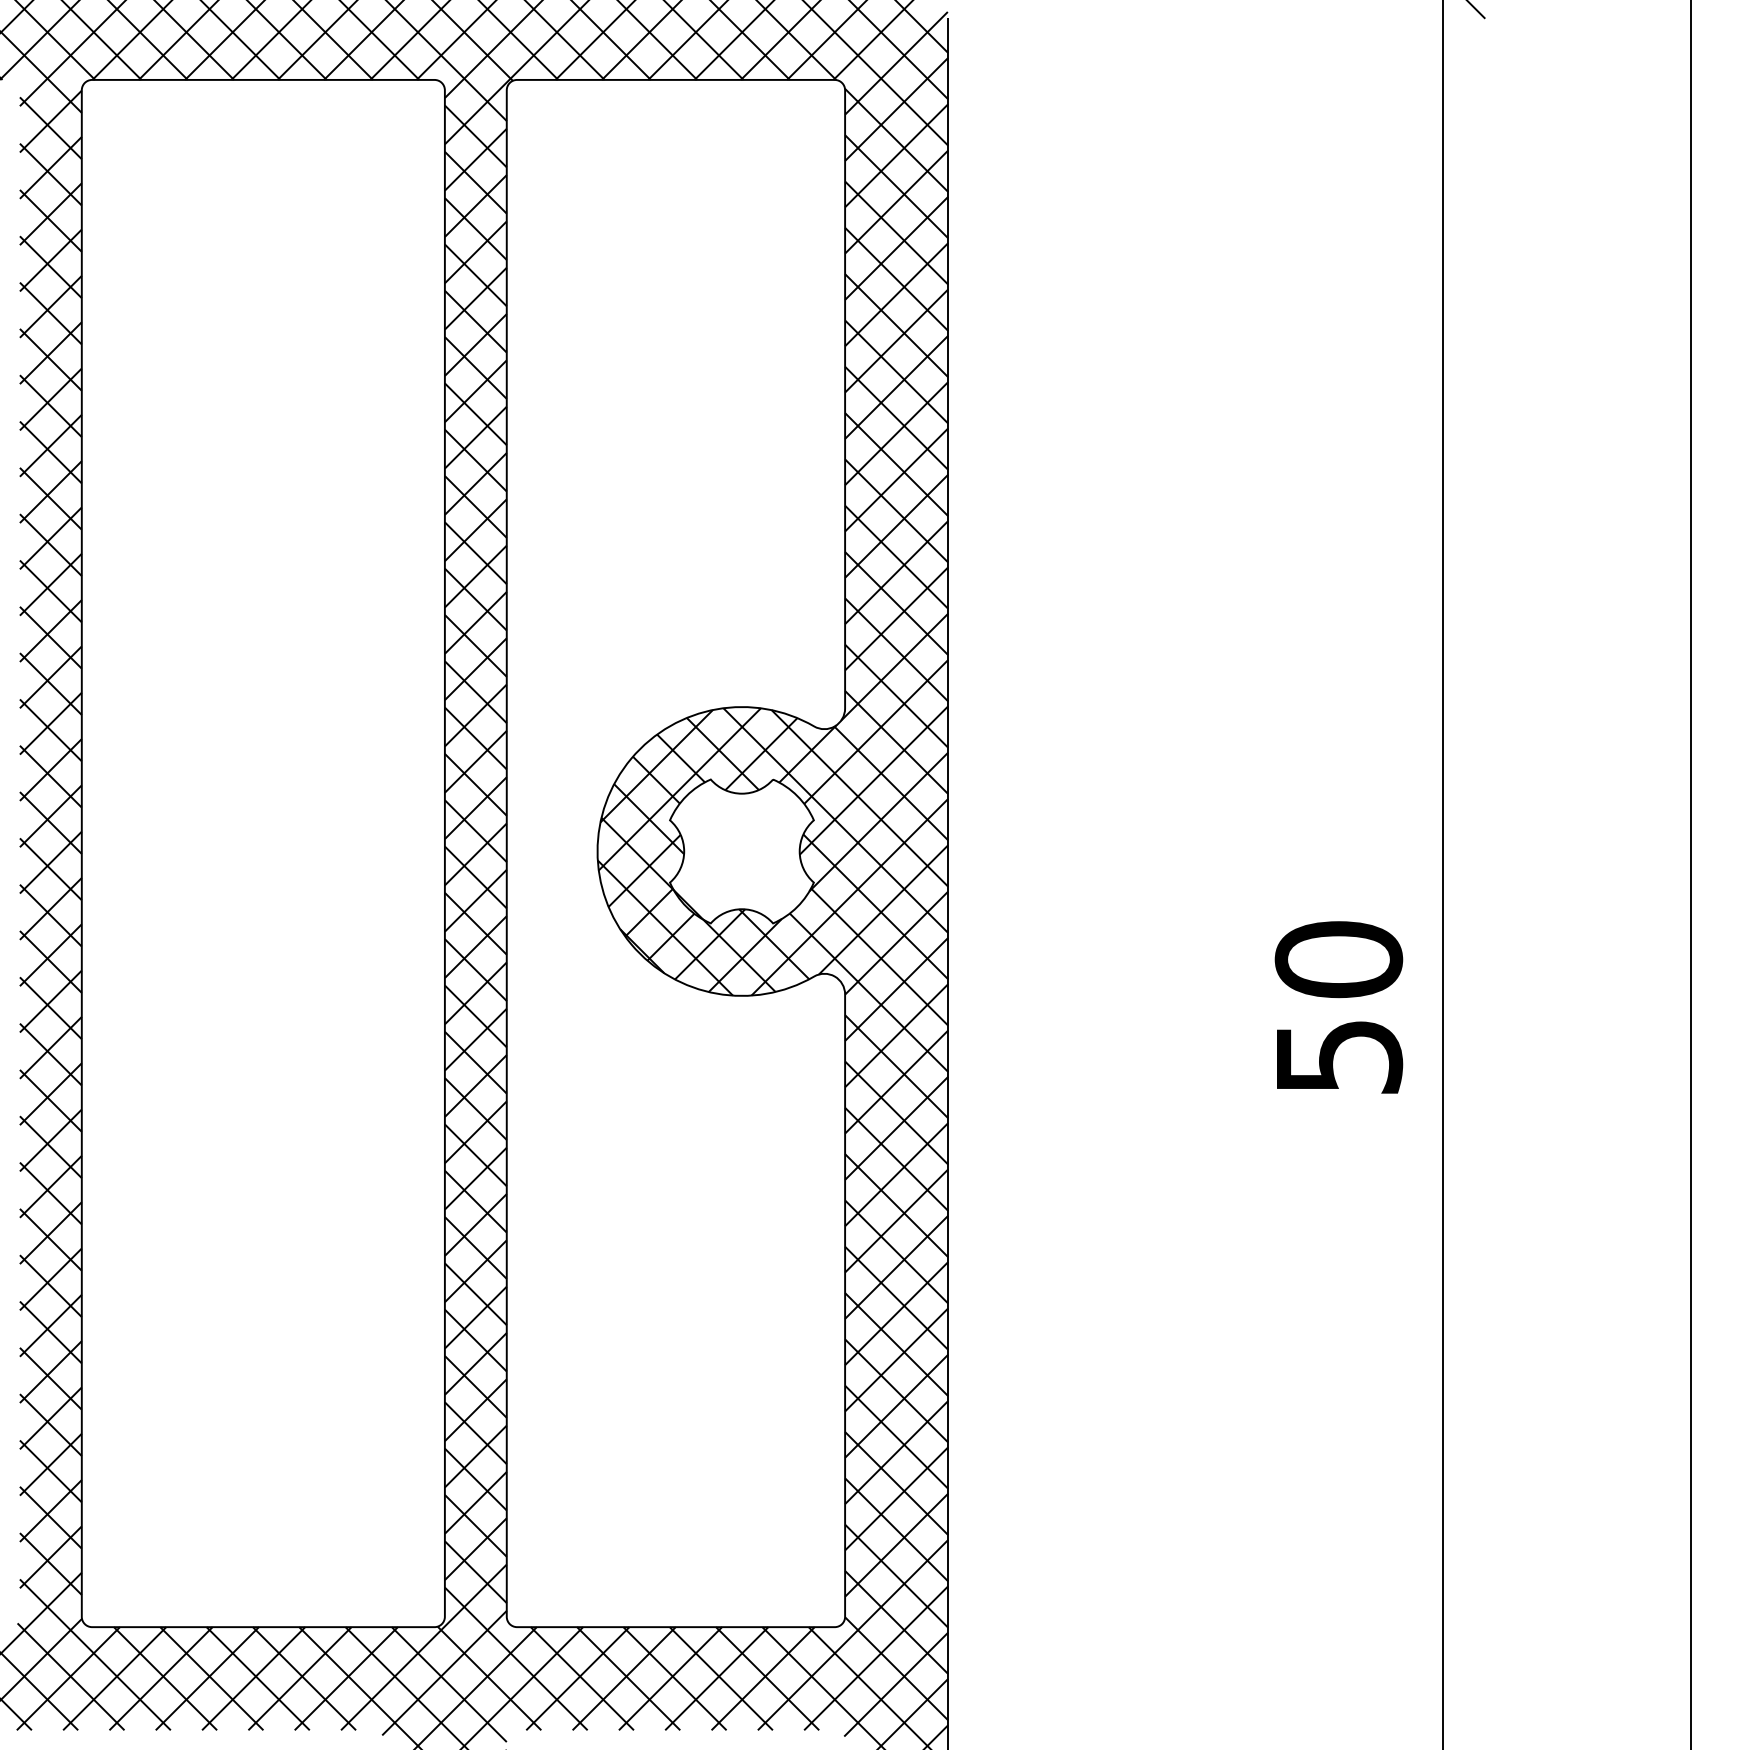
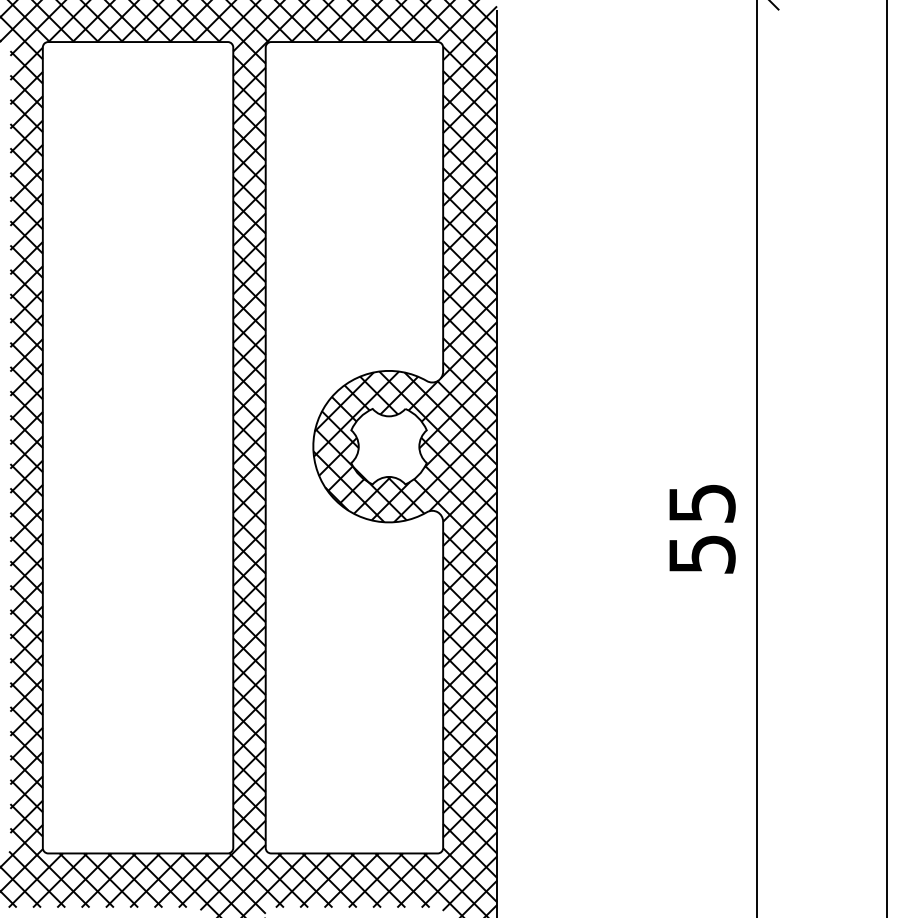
text: (1337, 959) -> (701, 503), 50 -> 55

